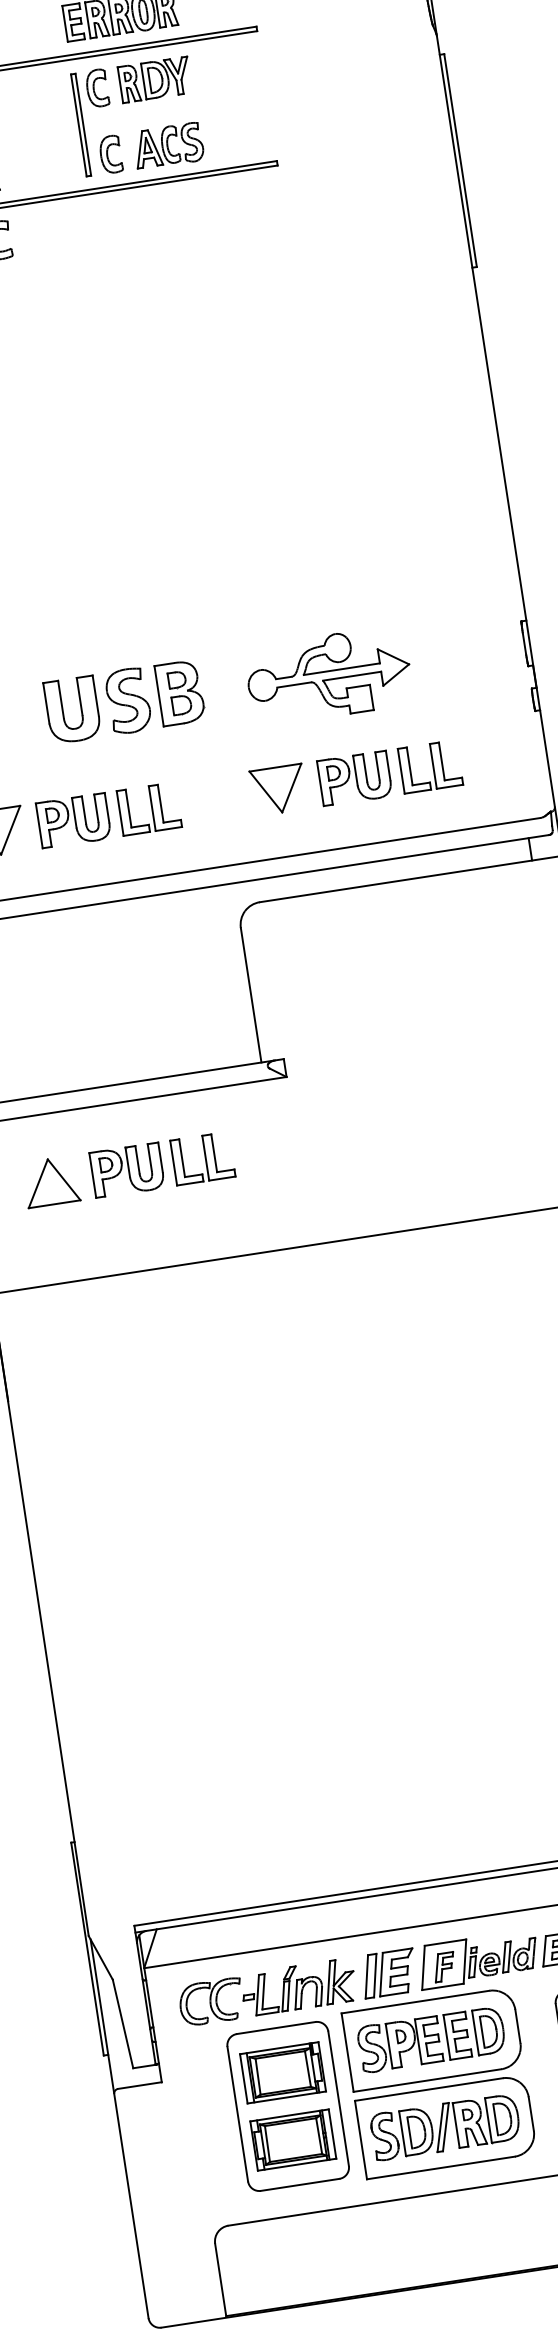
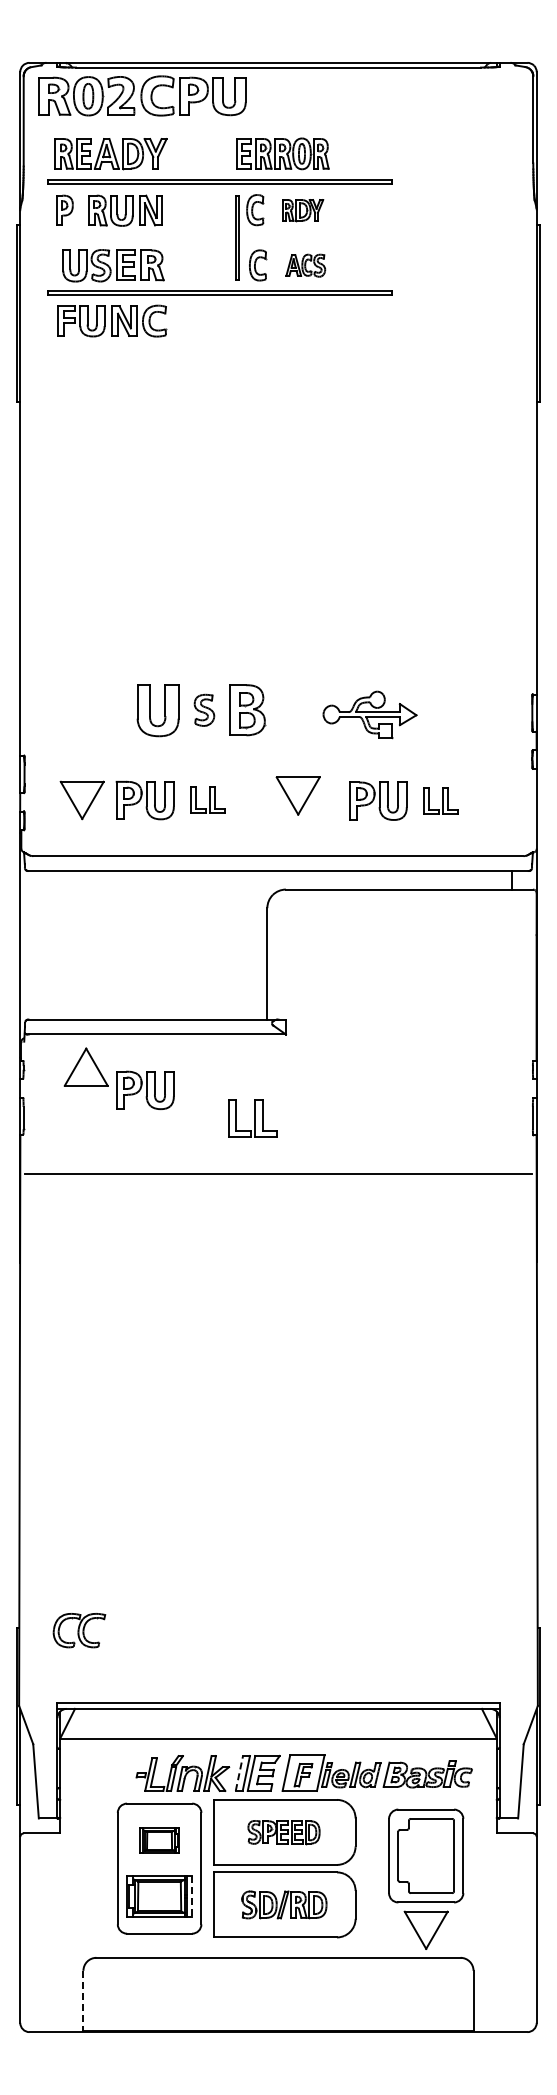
part: (154, 80) -> (302, 210), size x0.7
part: (168, 145) -> (305, 265), size x0.7
part: (328, 675) -> (369, 714), size x0.7
part: (128, 701) -> (204, 710), size x0.6
part: (429, 766) -> (440, 800), size x0.7
part: (277, 789) -> (297, 795), moved
part: (148, 809) -> (207, 800), size x0.7
part: (202, 1159) -> (252, 1118), moved
part: (50, 1181) -> (85, 1066), moved
line: (366, 1976) -> (239, 1773), solid -> dashed
part: (211, 2001) -> (79, 1630), moved
part: (430, 2039) -> (283, 1832), size x0.6
part: (282, 2072) -> (159, 1840), size x0.6
part: (445, 2126) -> (284, 1904), size x0.7
line: (333, 2135) -> (192, 1897), solid -> dashed
line: (220, 2280) -> (83, 2001), solid -> dashed

